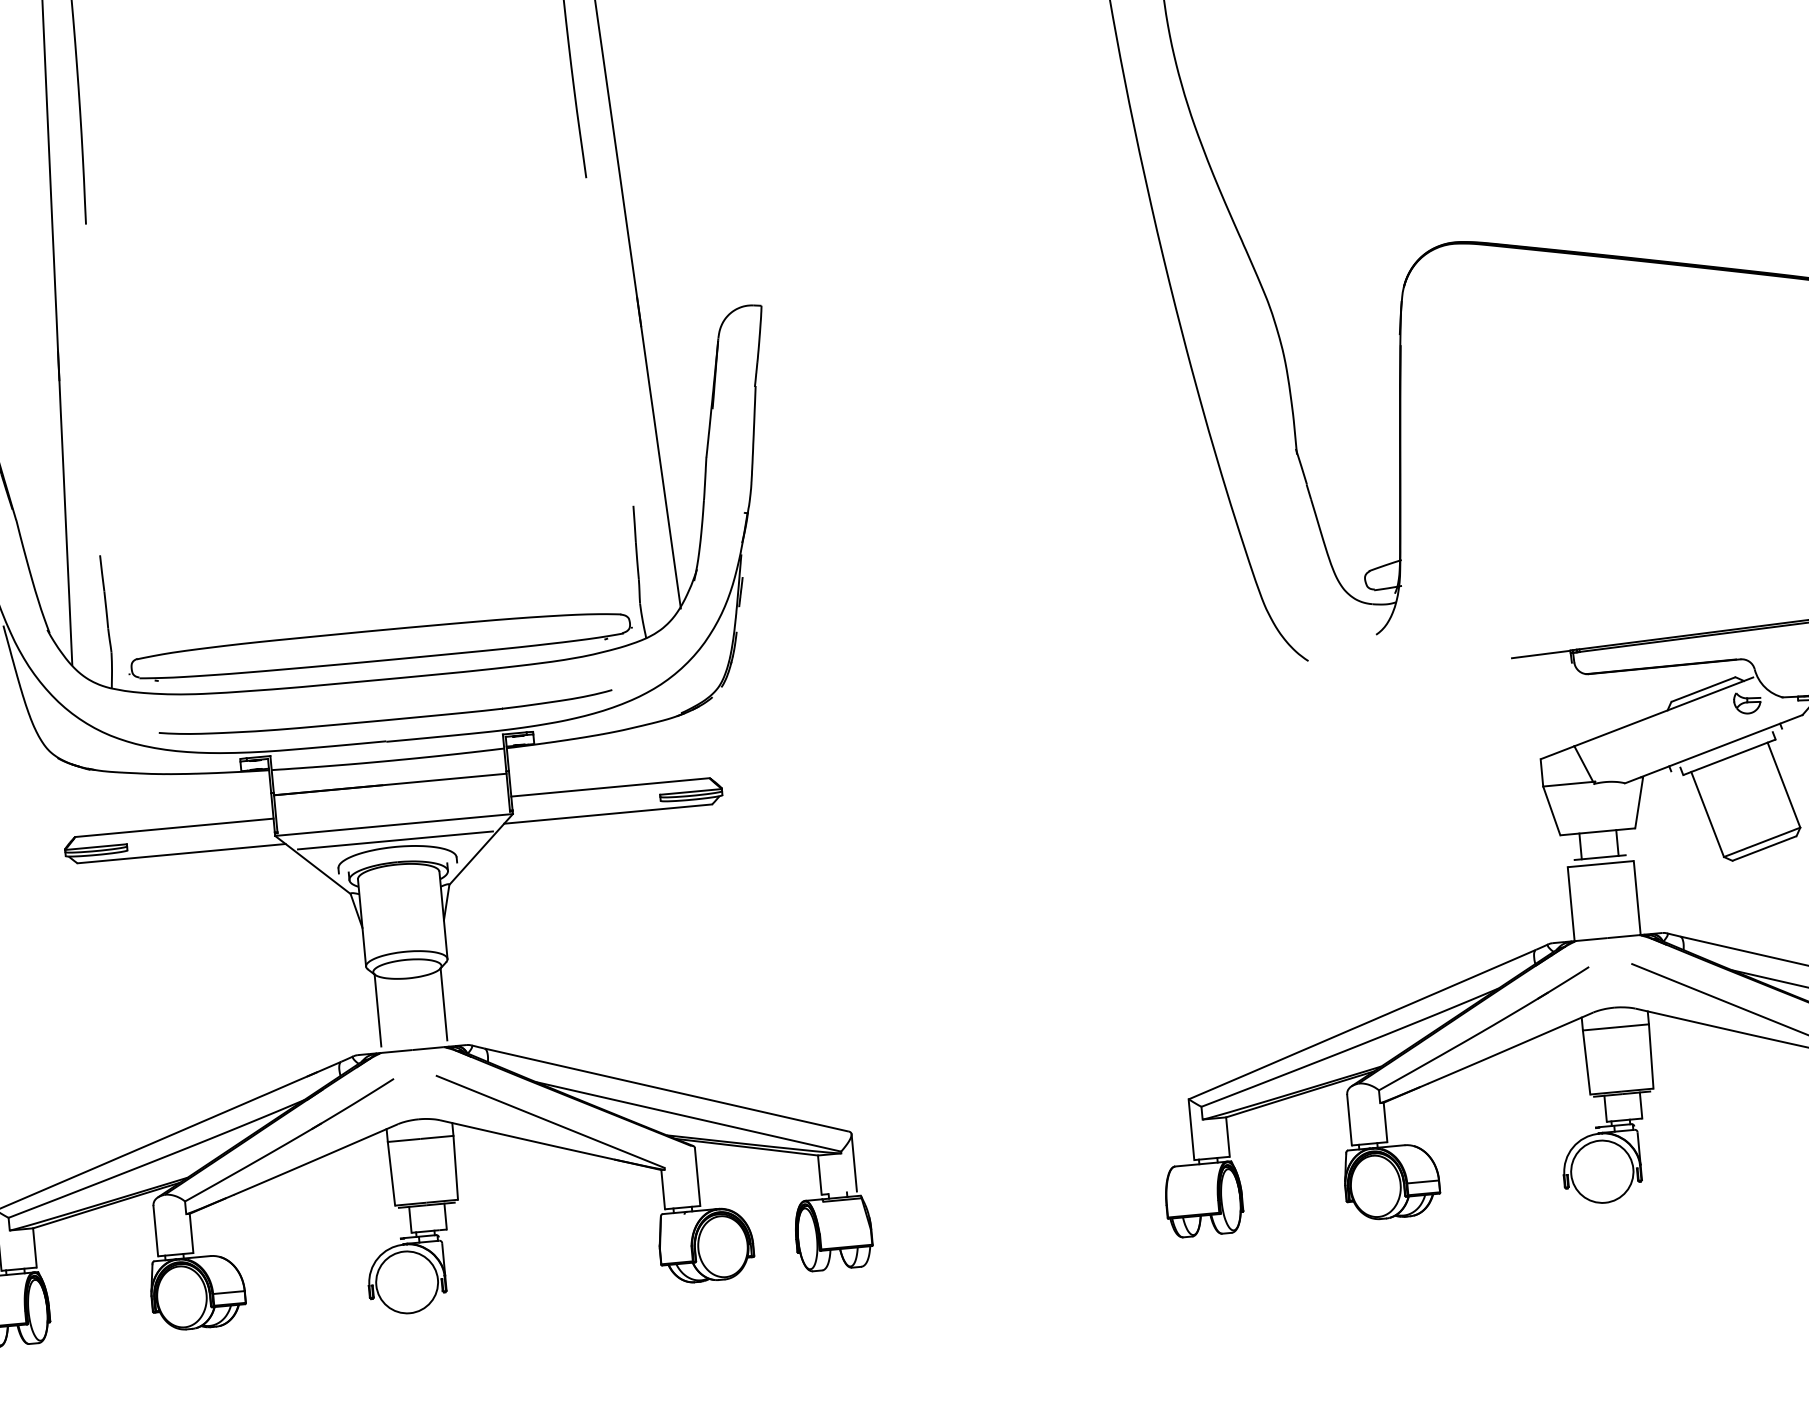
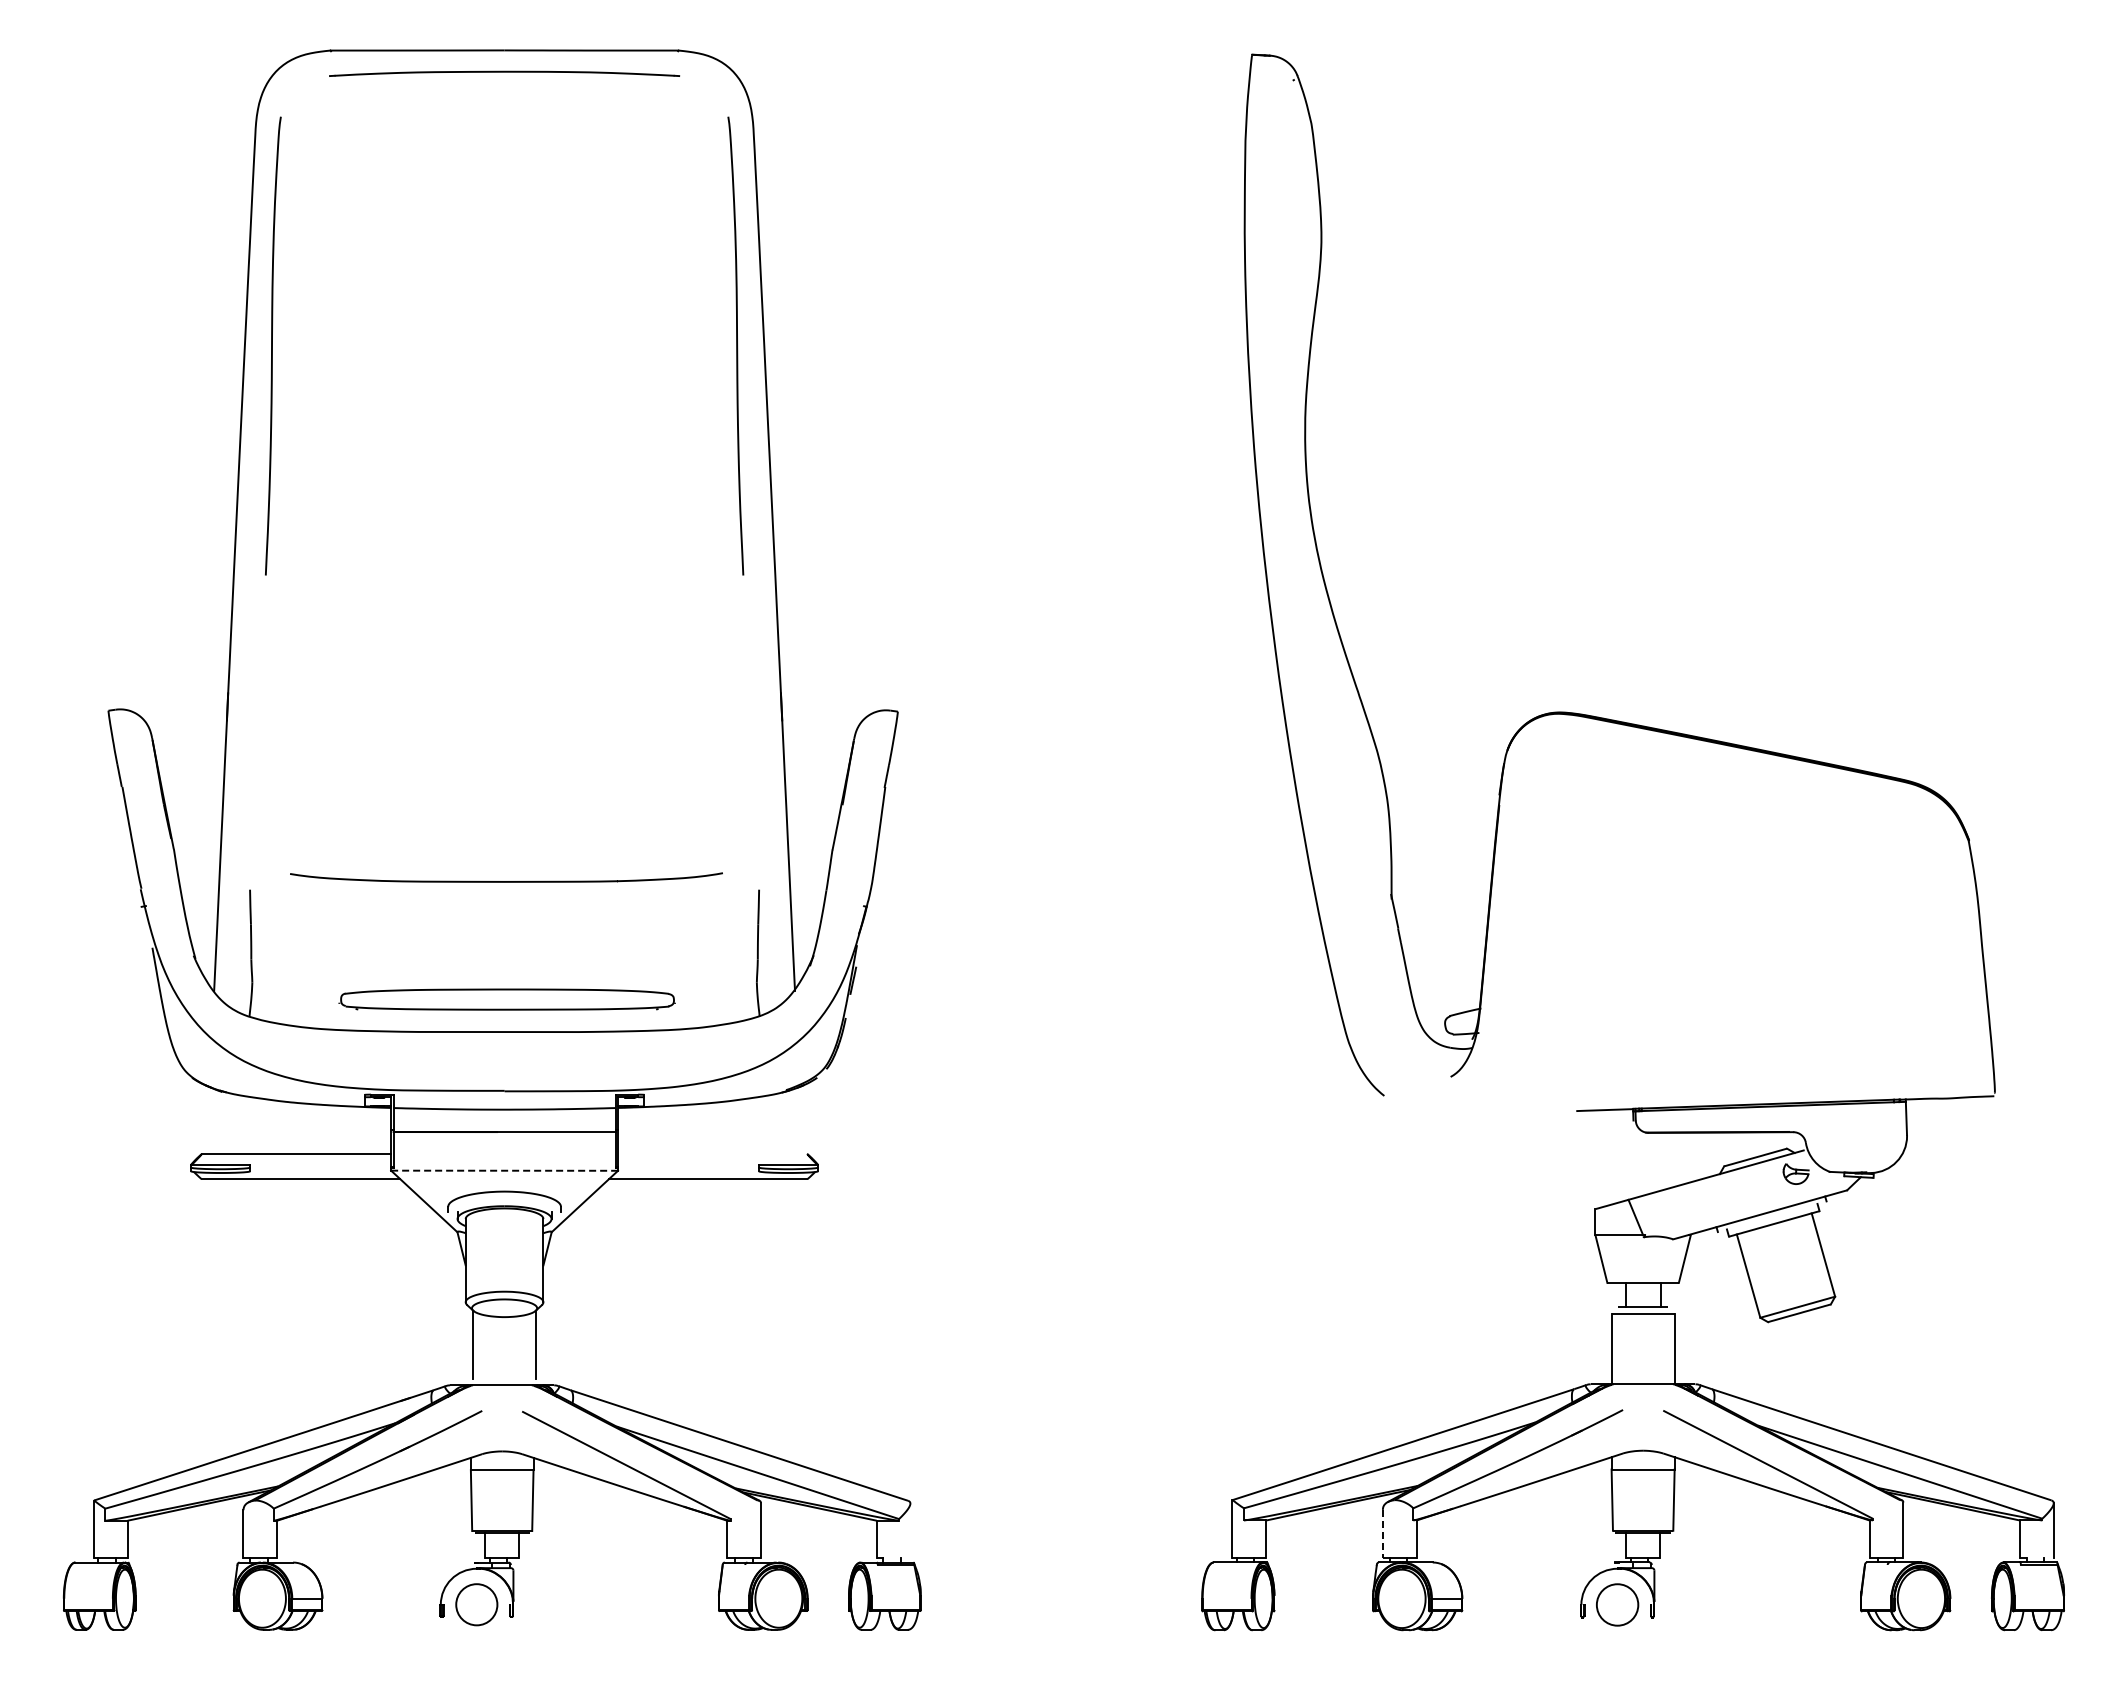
part: (379, 645) -> (506, 999), size x0.7
curve: (386, 719) -> (506, 881), moved
line: (610, 787) -> (712, 1154), removed
line: (394, 824) -> (505, 1170), solid -> dashed
line: (395, 840) -> (504, 1185), removed
line: (1349, 1120) -> (1382, 1534), solid -> dashed
line: (854, 1162) -> (910, 1530), removed
circle: (1602, 1171) -> (1617, 1604), size x0.7
circle: (406, 1282) -> (476, 1604), size x0.7

